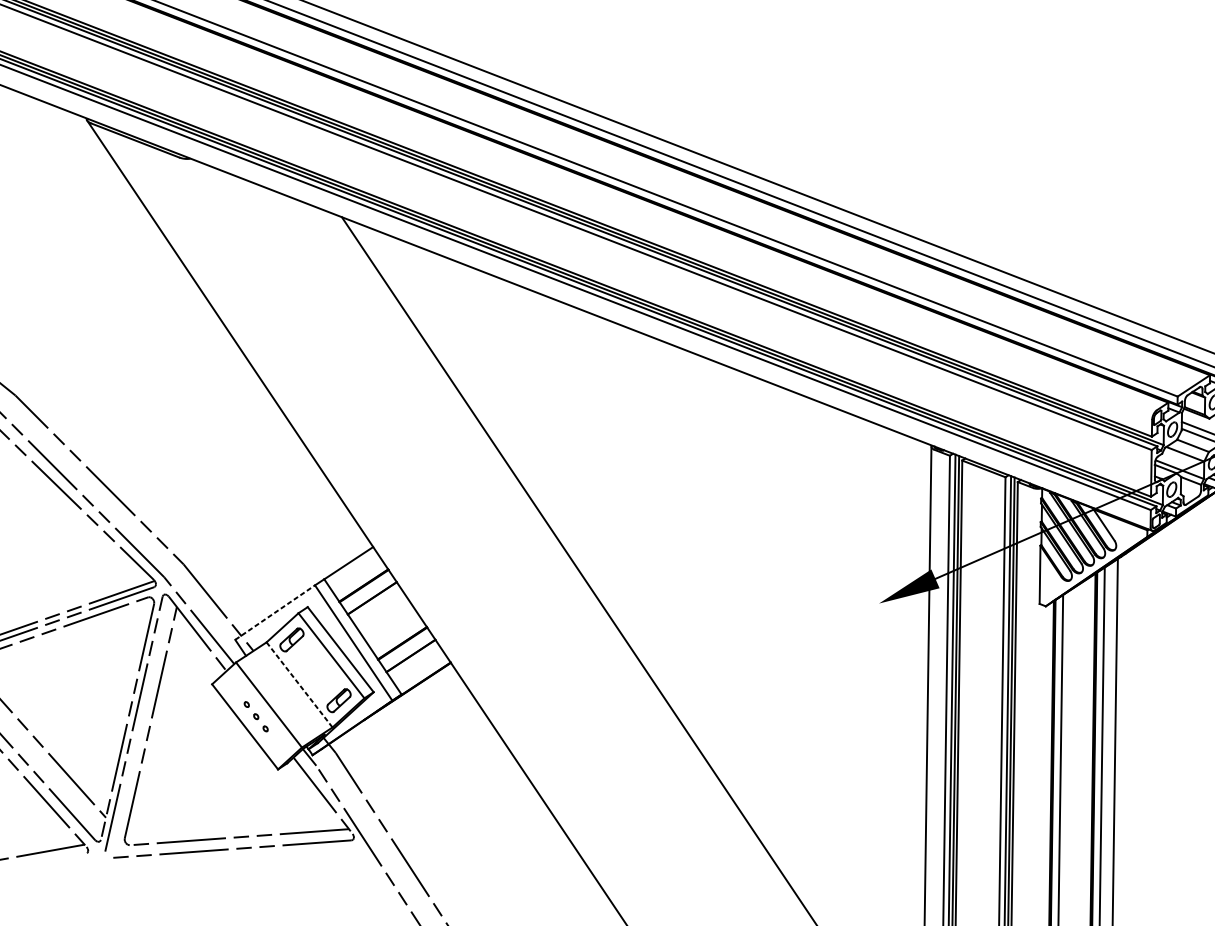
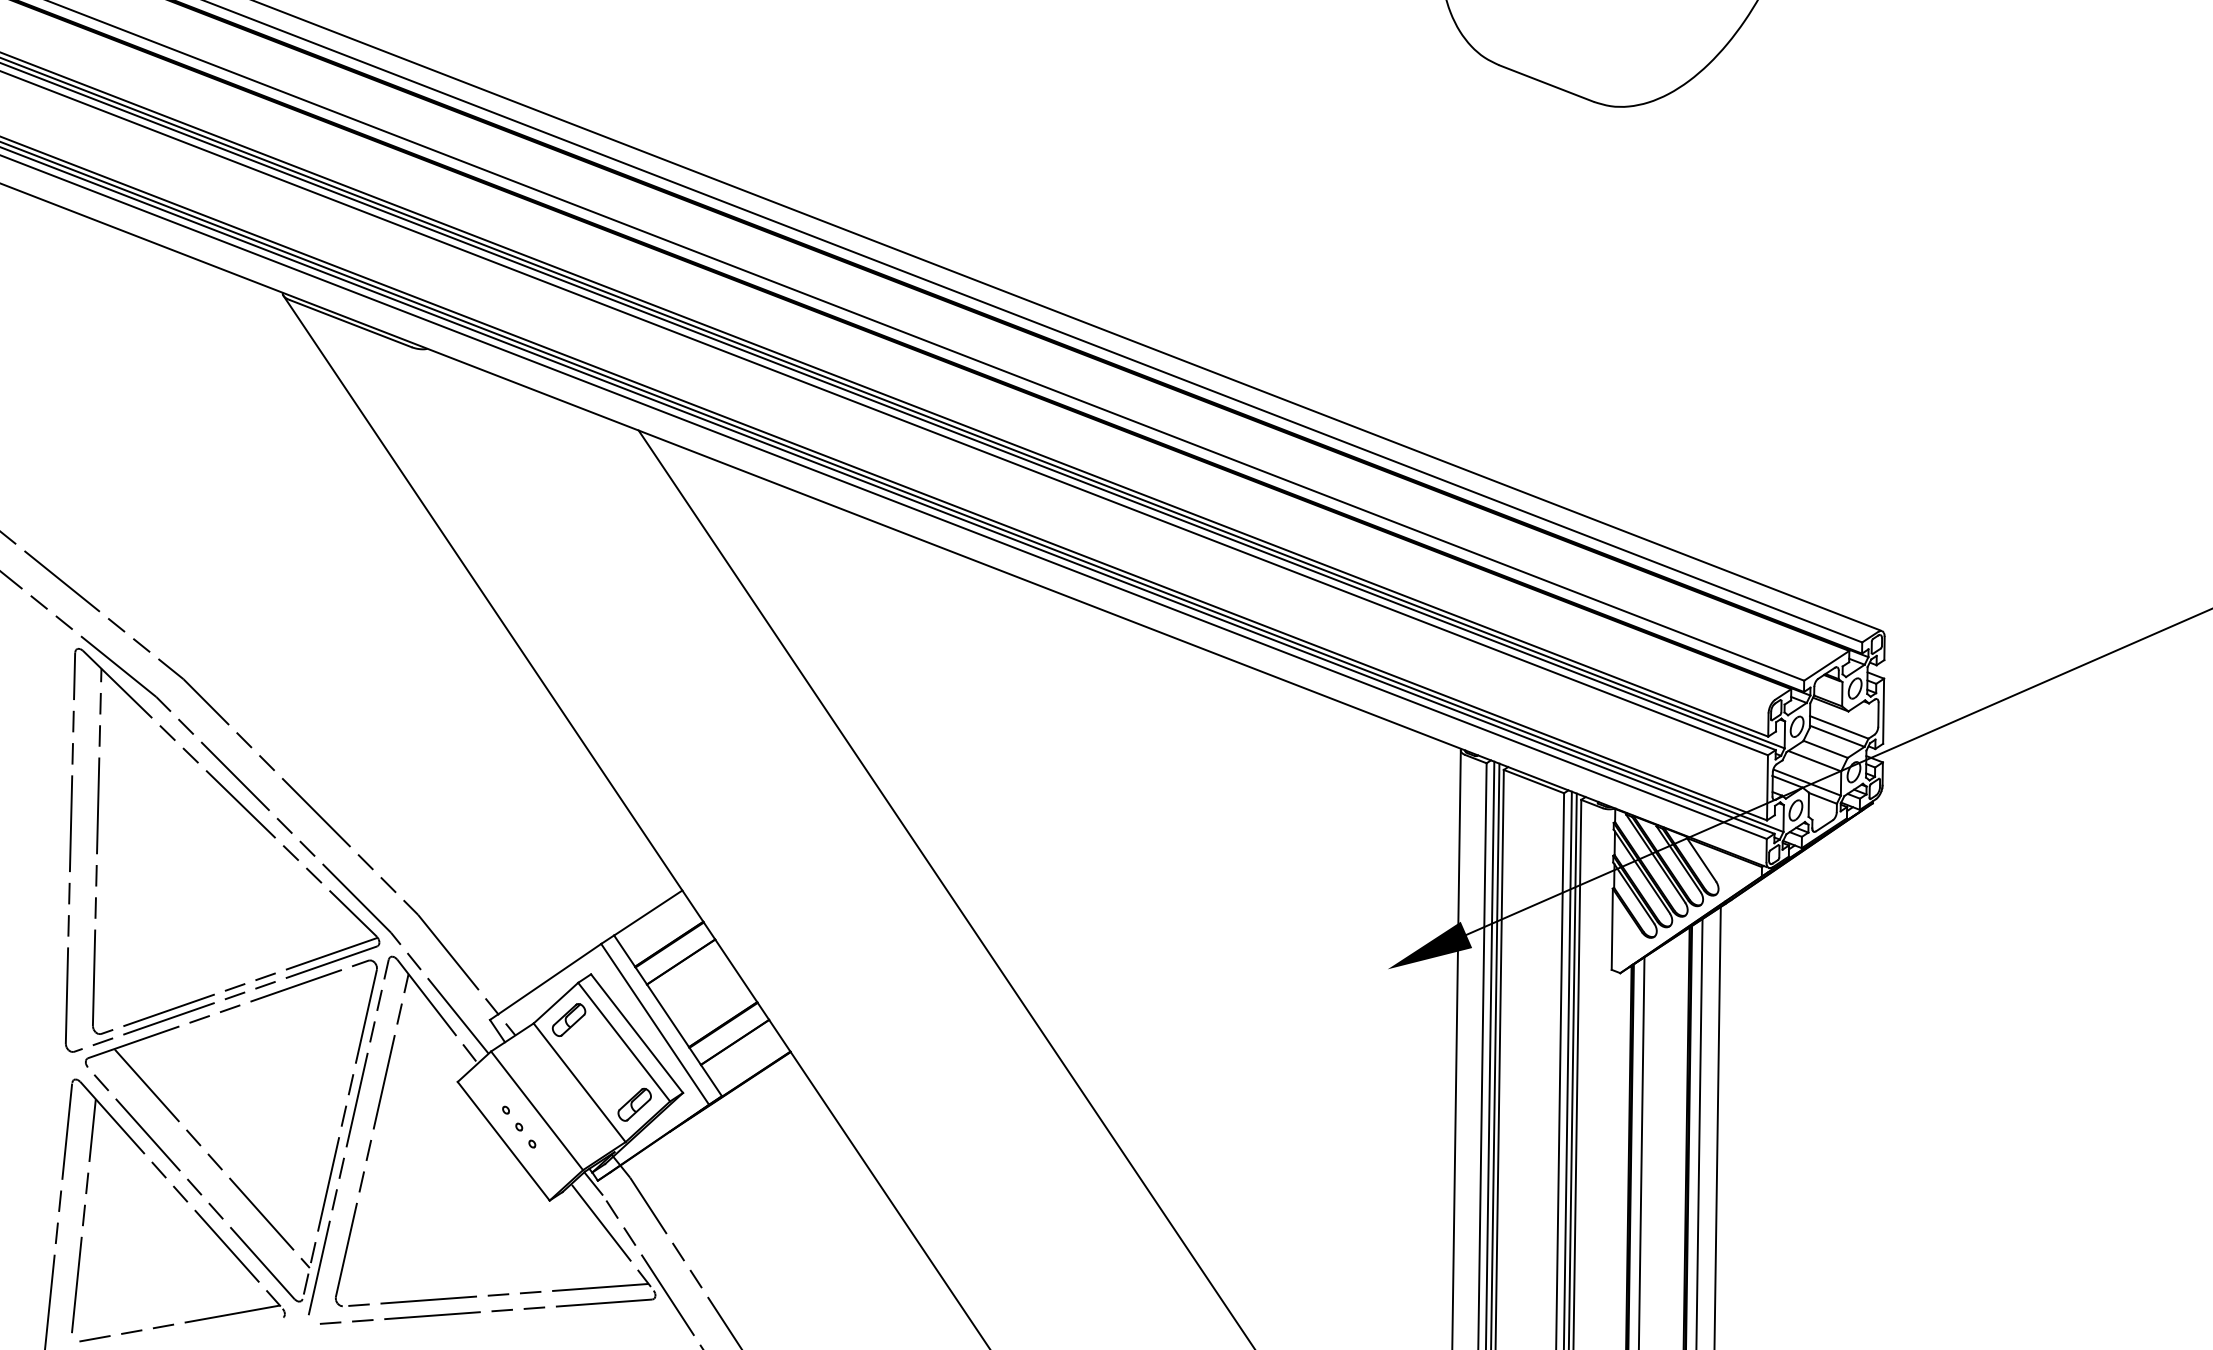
line: (275, 612) -> (546, 981), dashed -> solid
line: (299, 685) -> (579, 1083), dashed -> solid

